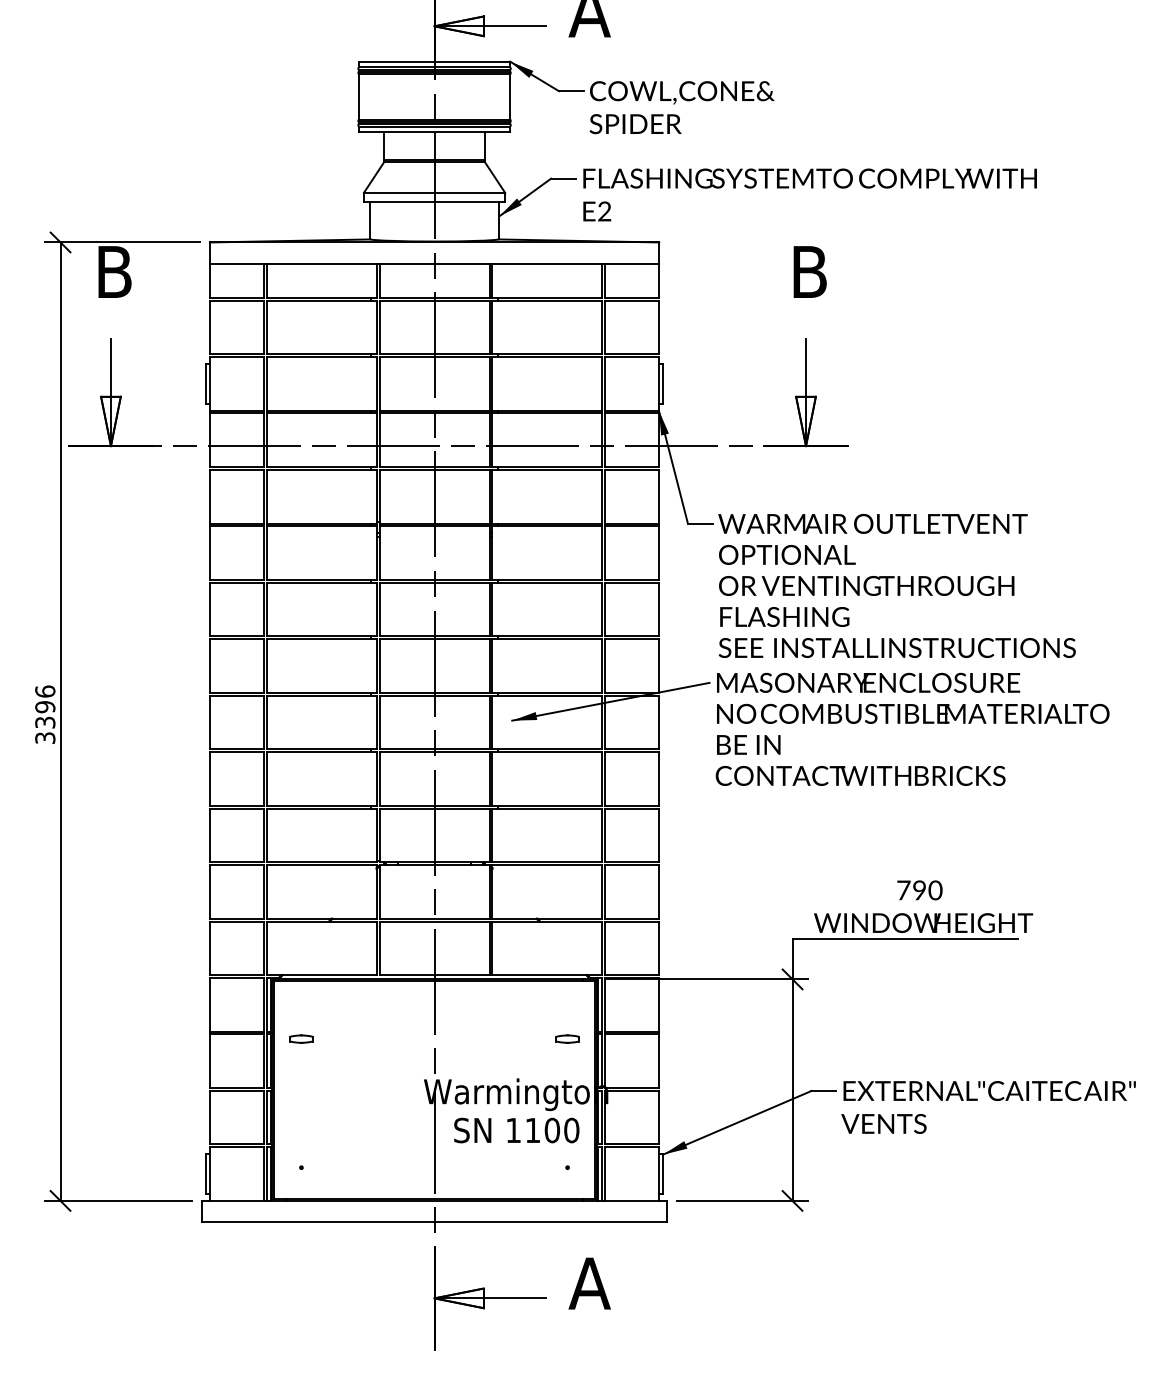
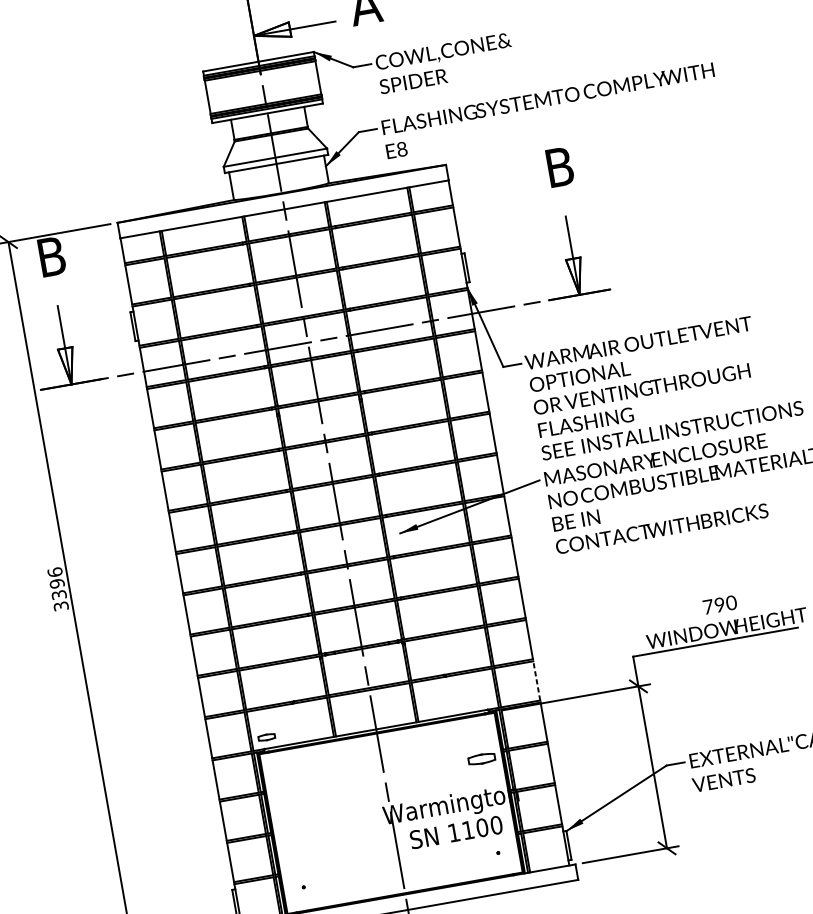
text: (604, 212) -> (402, 150), E2 -> E8
line: (658, 948) -> (536, 681), solid -> dashed
part: (301, 1038) -> (266, 736), moved
part: (567, 1038) -> (481, 758), size x1.6

